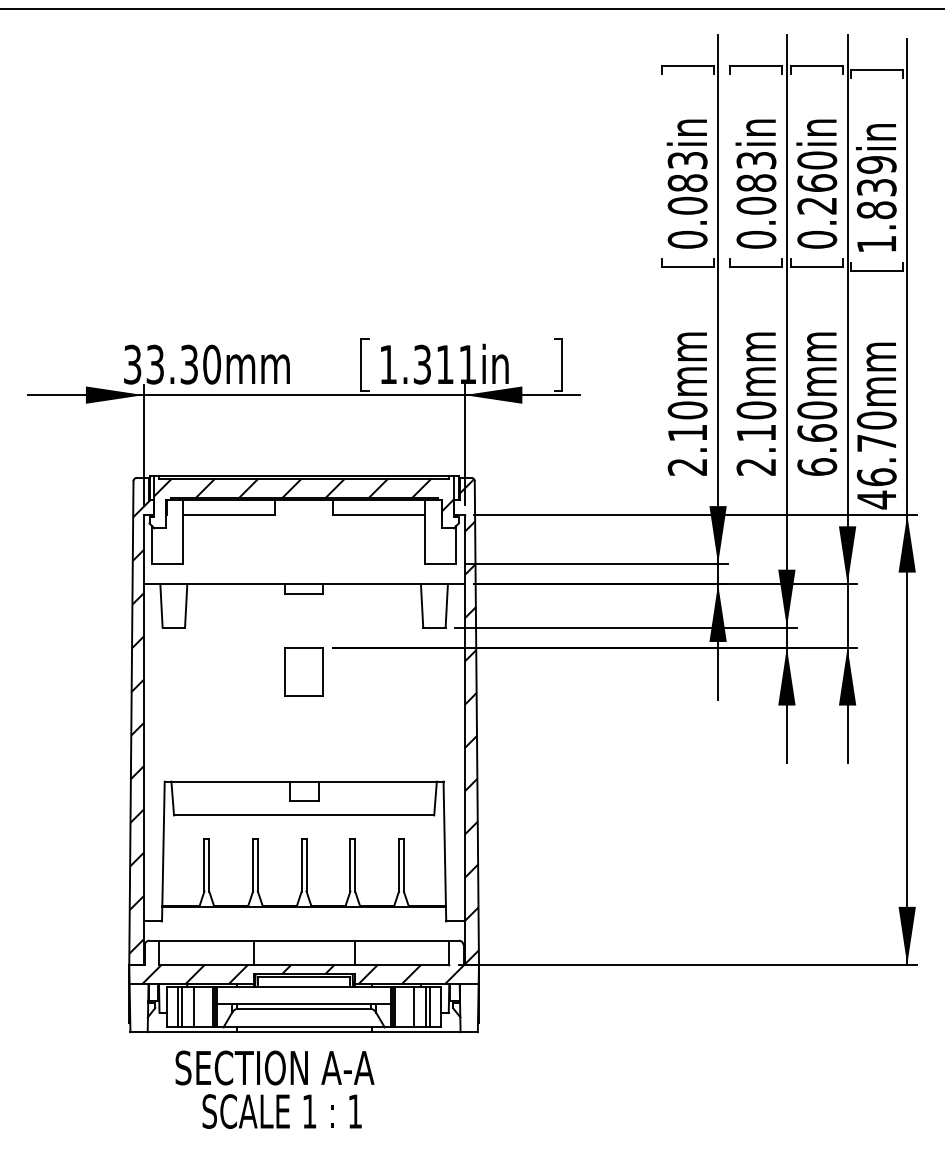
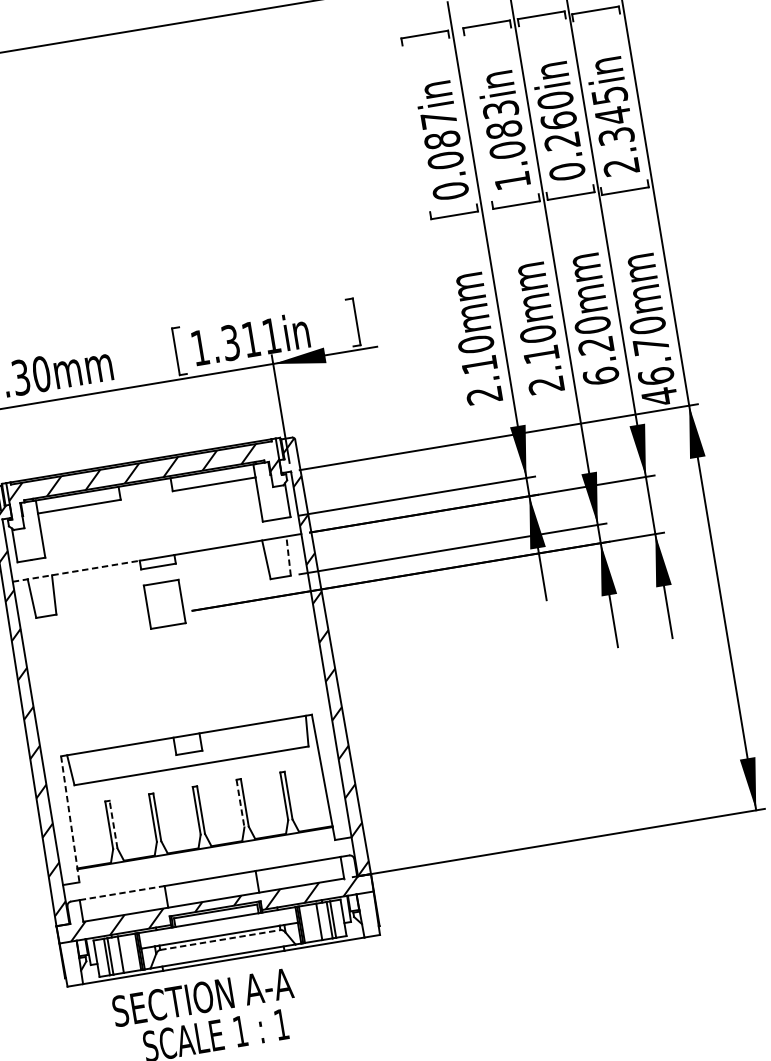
text: (687, 160) -> (438, 119), 0.083in -> 0.087in
text: (876, 204) -> (615, 131), 1.839in -> 2.345in
text: (756, 239) -> (512, 180), 0.083in -> 1.083in
text: (817, 432) -> (596, 345), 6.60mm -> 6.20mm
line: (214, 584) -> (76, 571), solid -> dashed
line: (446, 605) -> (288, 555), solid -> dashed
part: (303, 671) -> (164, 604), moved
line: (163, 851) -> (70, 819), solid -> dashed
line: (209, 864) -> (113, 824), solid -> dashed
line: (350, 865) -> (240, 804), solid -> dashed
line: (206, 940) -> (122, 892), solid -> dashed
line: (304, 1009) -> (220, 940), solid -> dashed

